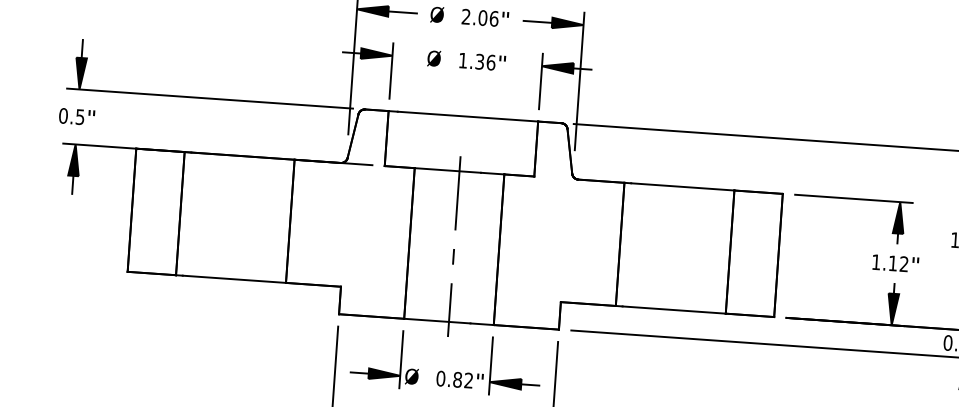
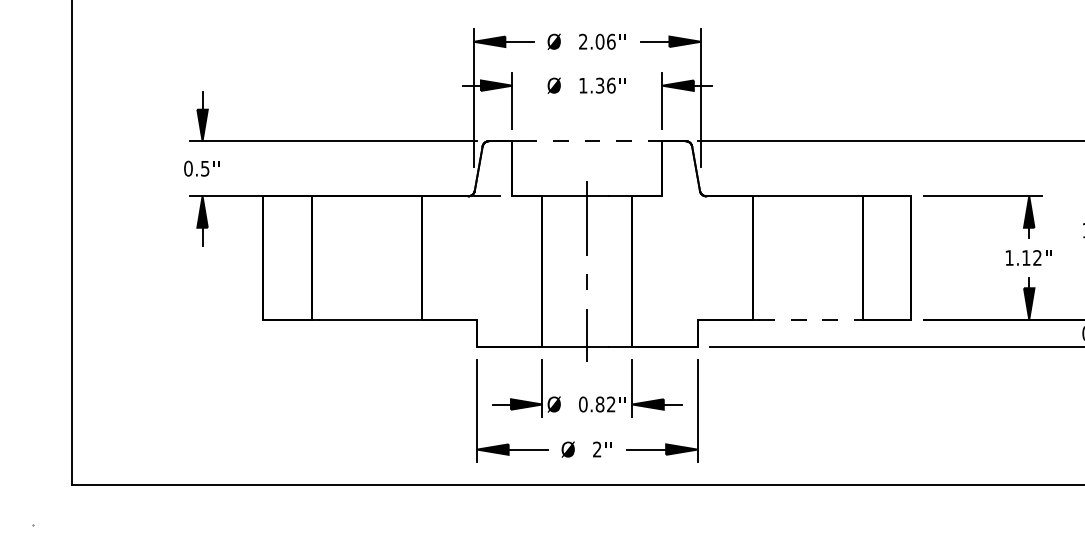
line: (468, 116) -> (592, 141), solid -> dashed
line: (674, 309) -> (811, 319), solid -> dashed

